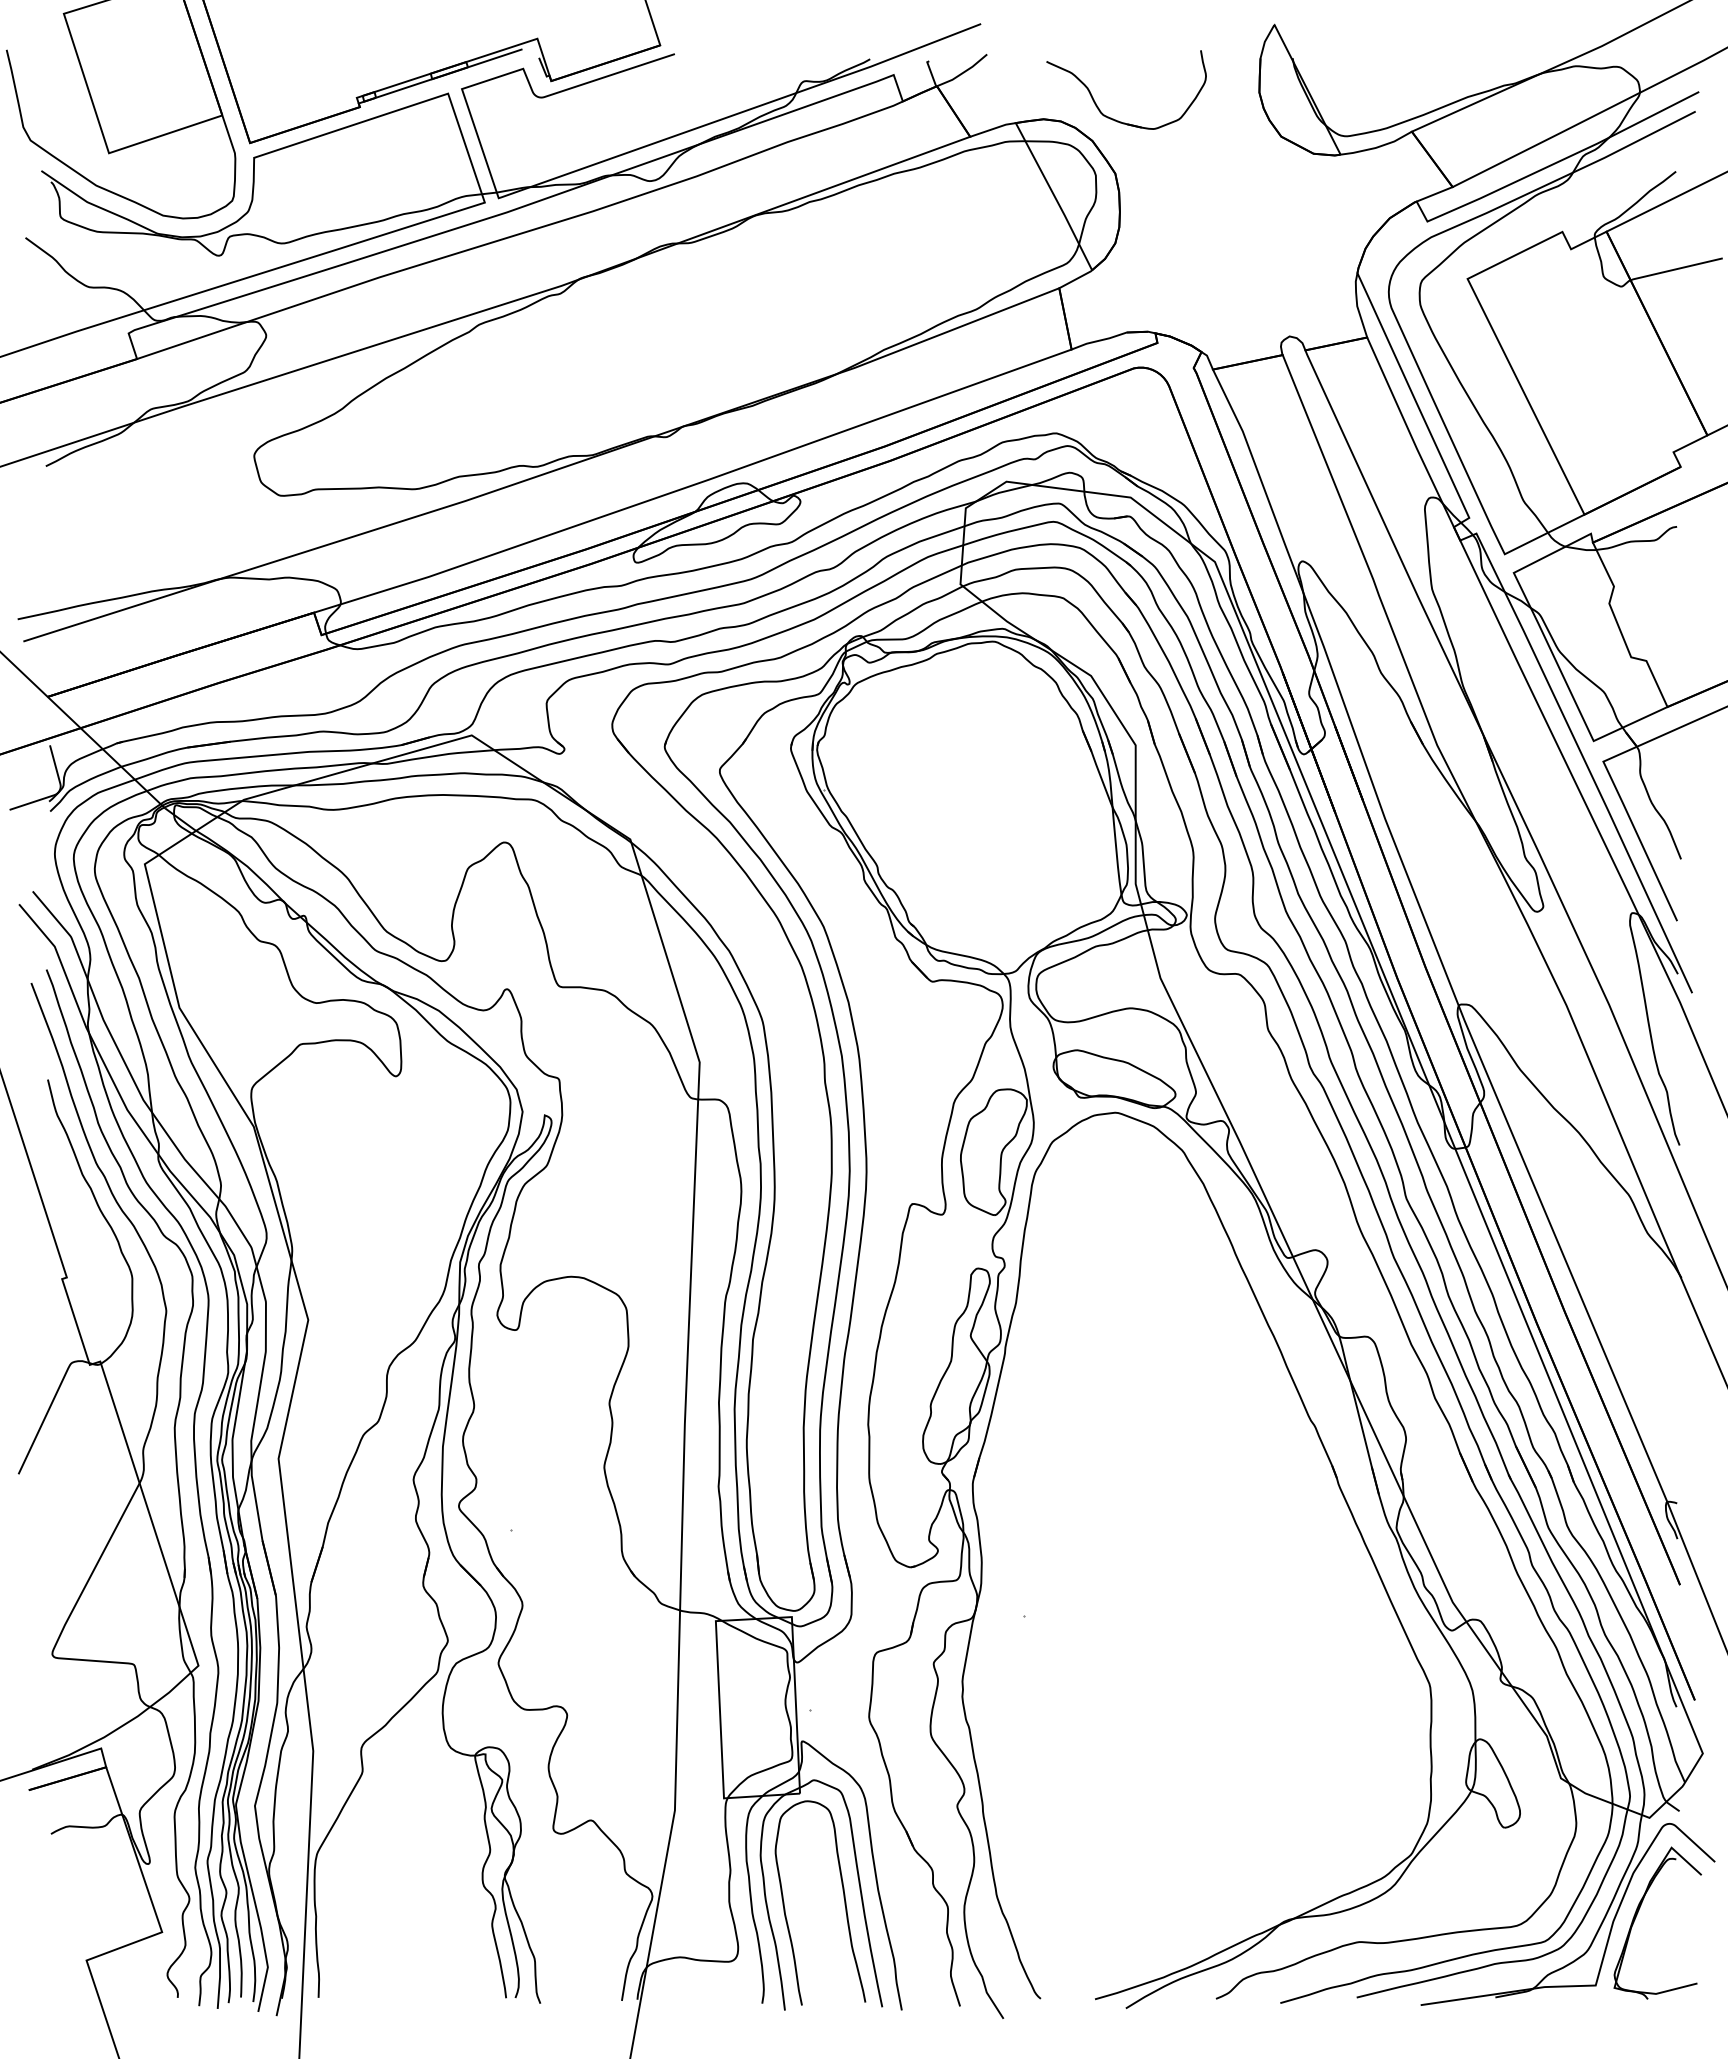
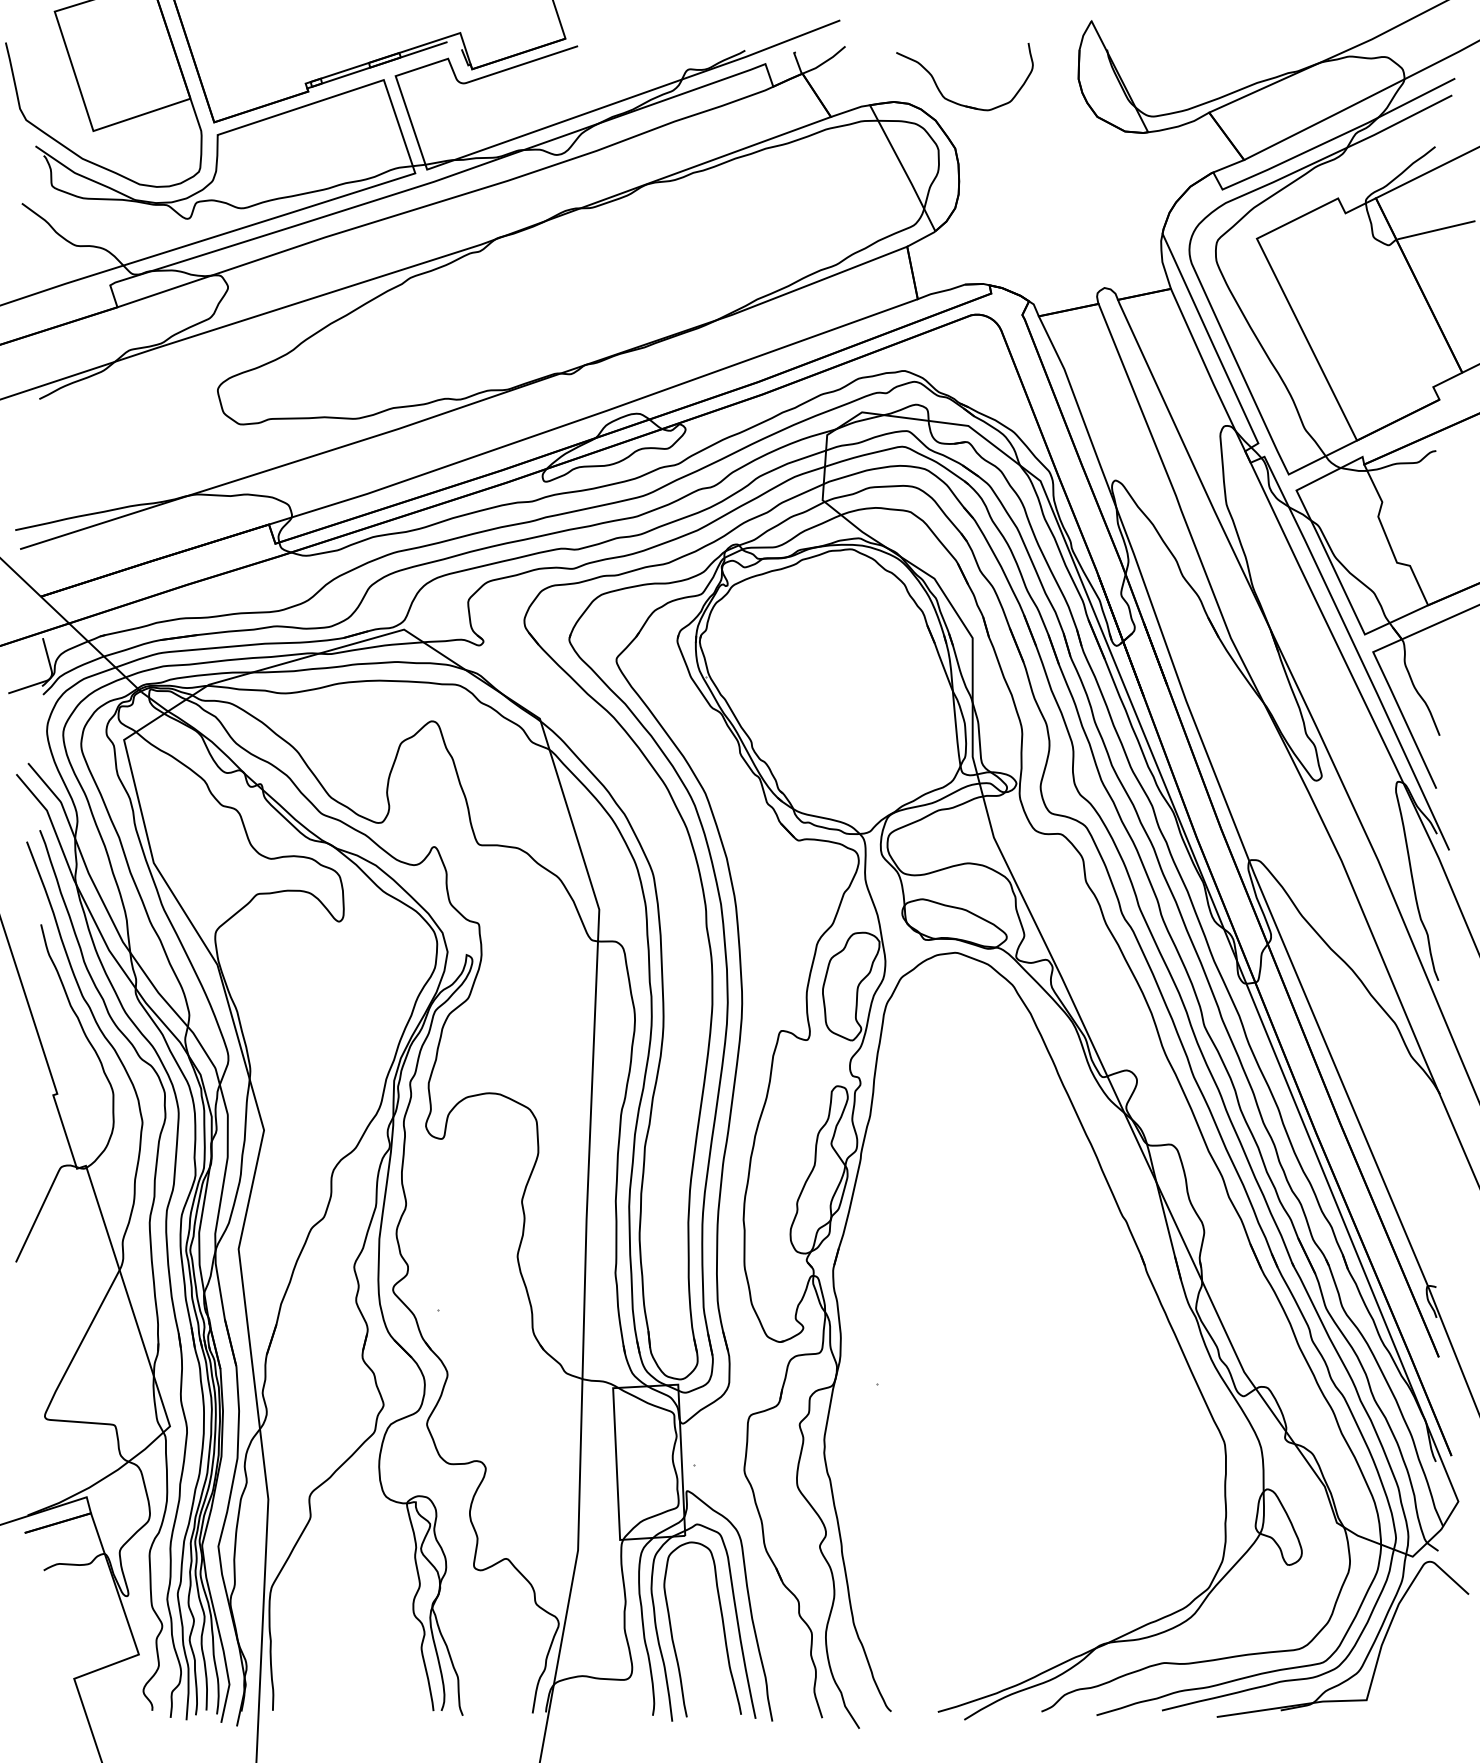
part: (1637, 1915) -> (1402, 1640), removed

